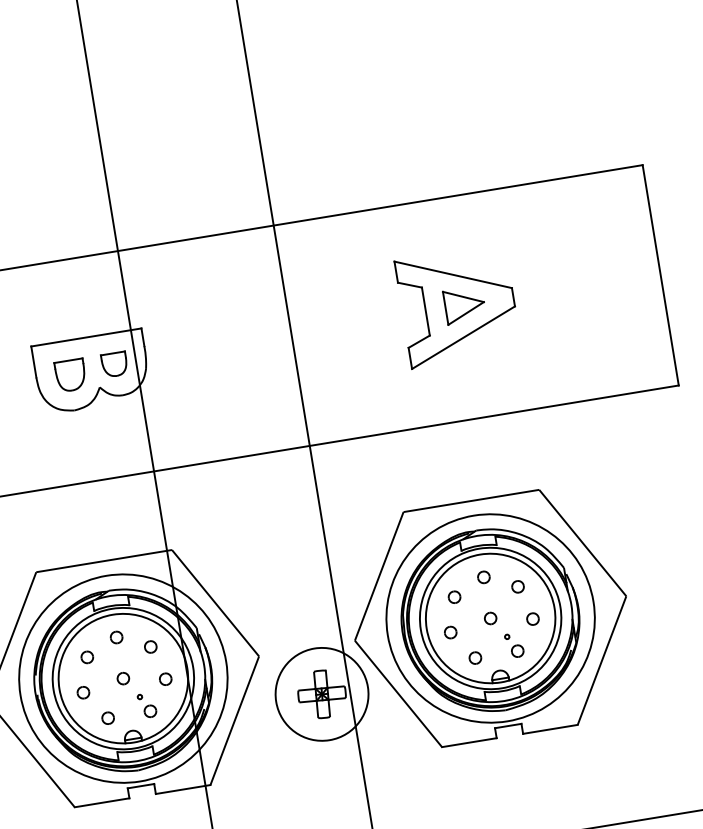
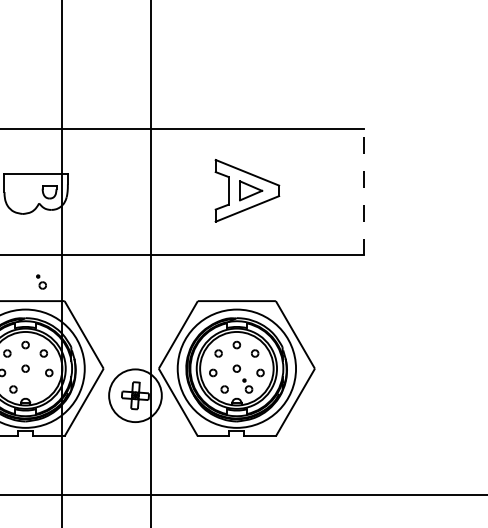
line: (660, 274) -> (363, 191), solid -> dashed
part: (70, 376) -> (23, 194), removed
part: (147, 704) -> (41, 281), moved

